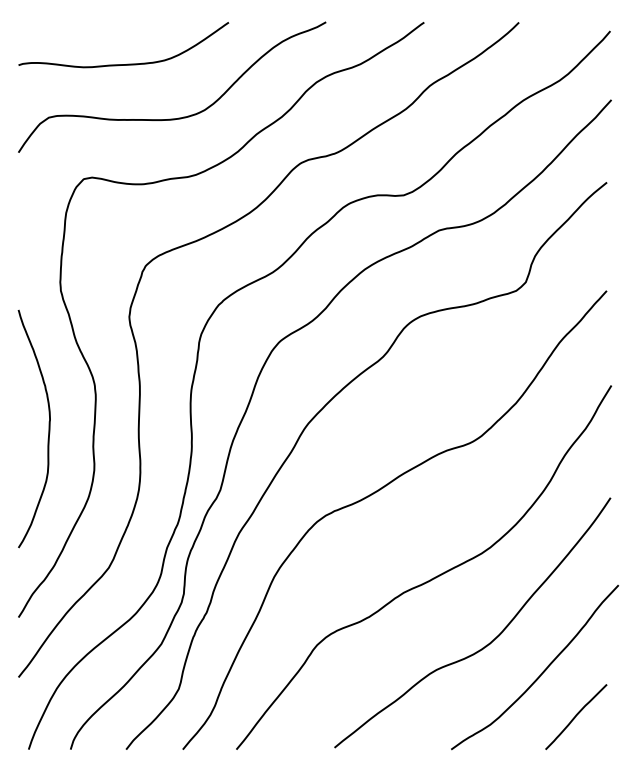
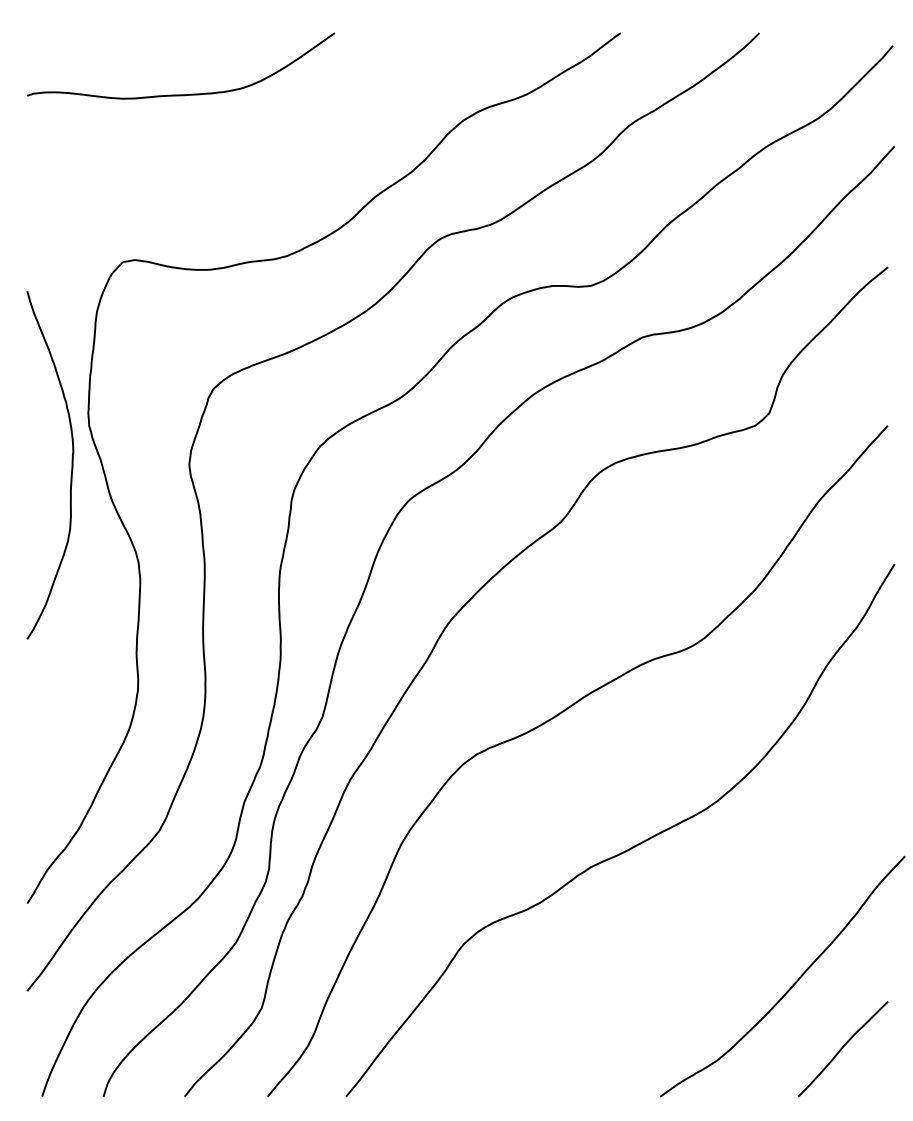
curve: (178, 117) -> (261, 172), removed
curve: (48, 428) -> (71, 464), moved
curve: (486, 644) -> (711, 943), removed

